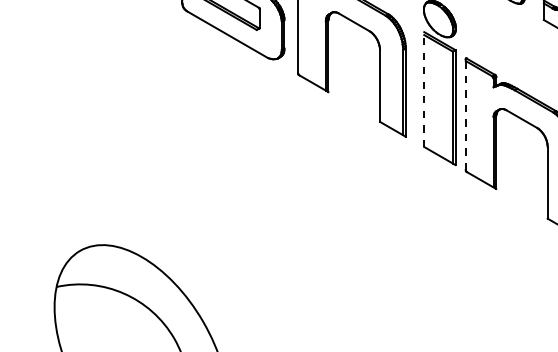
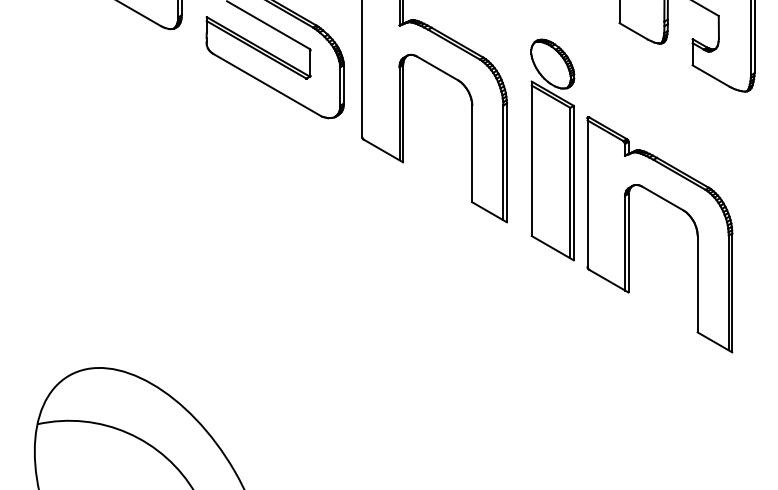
line: (424, 89) -> (531, 158), dashed -> solid
line: (465, 114) -> (587, 192), dashed -> solid

